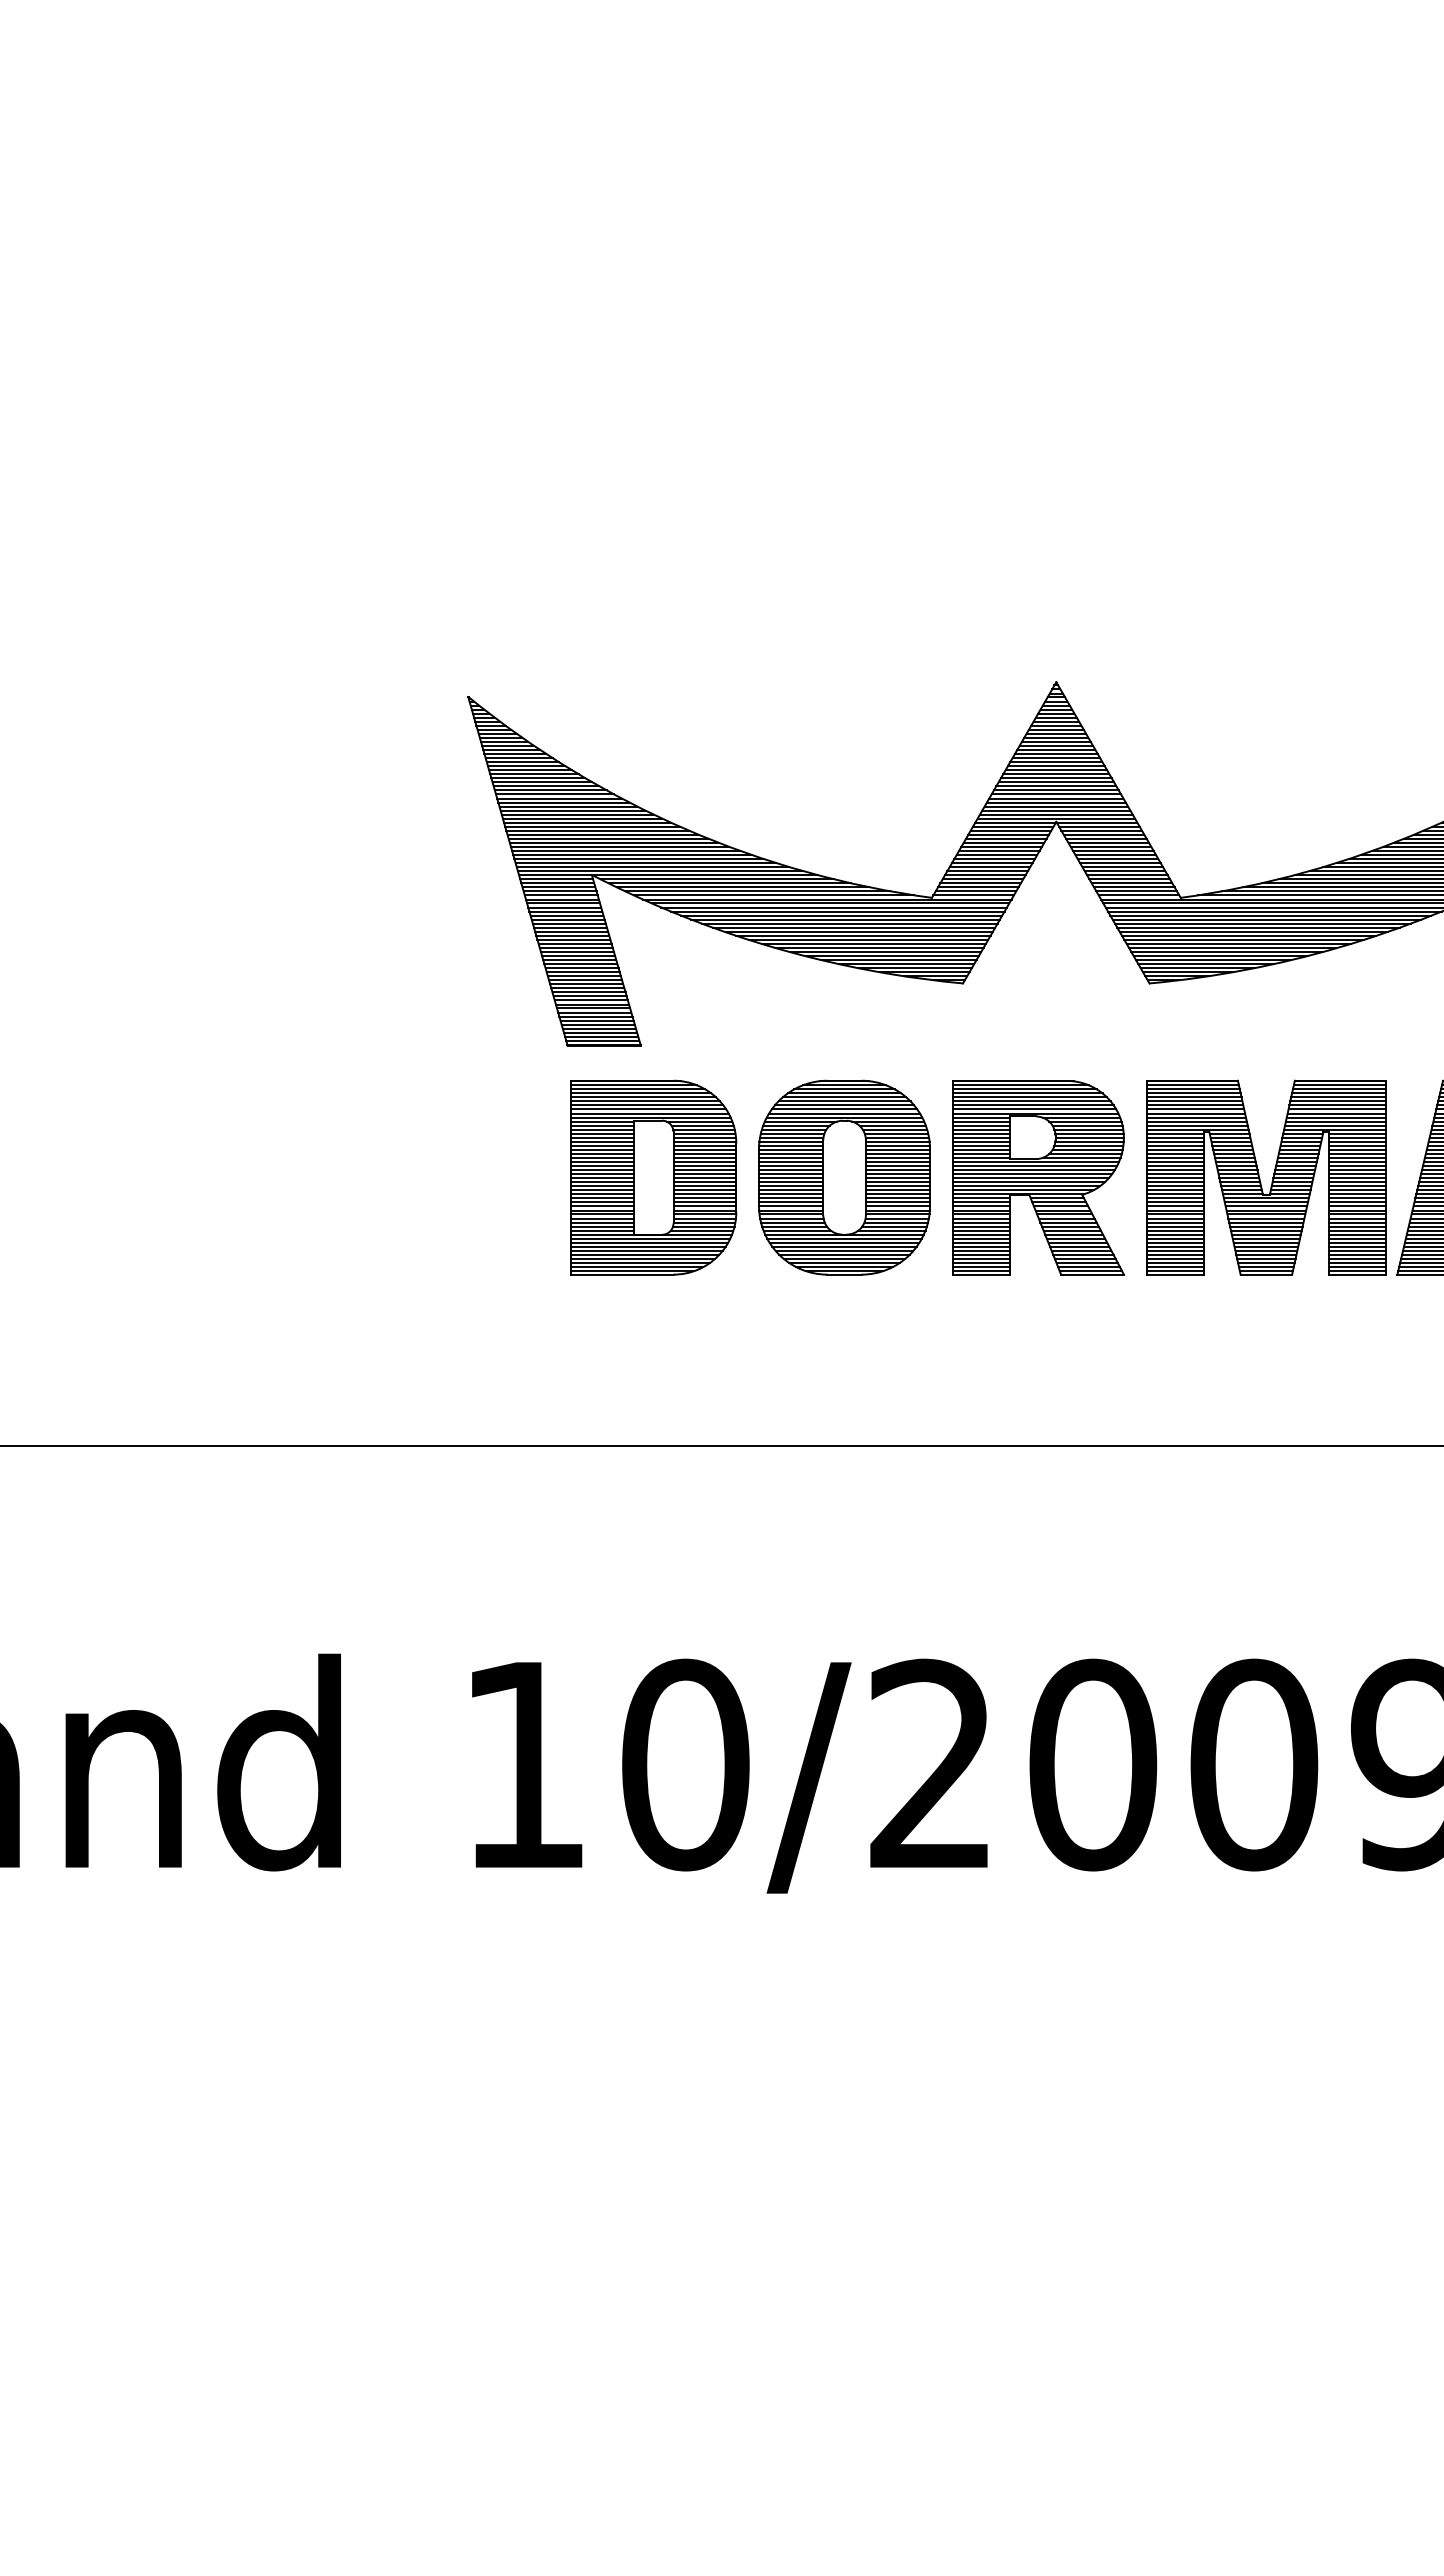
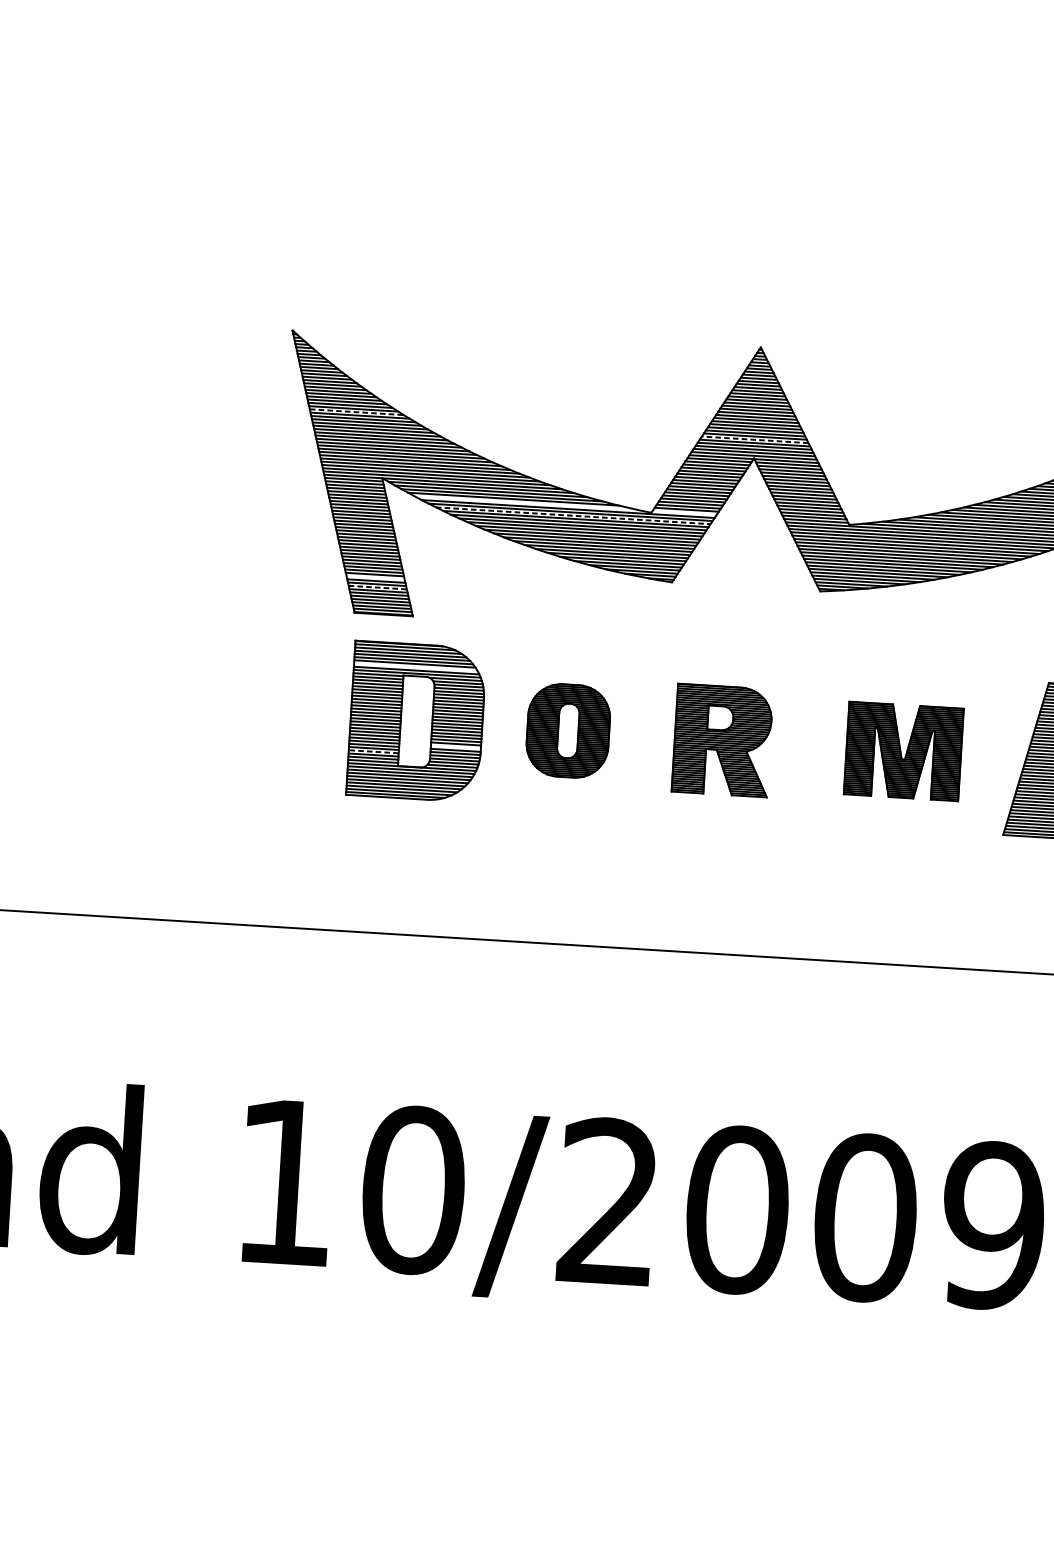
line: (555, 794) -> (357, 412), solid -> dashed
line: (1055, 798) -> (754, 439), solid -> dashed
line: (774, 895) -> (526, 503), removed
line: (973, 895) -> (684, 512), removed
line: (834, 907) -> (573, 515), solid -> dashed
line: (590, 1000) -> (374, 577), removed
line: (594, 1012) -> (377, 587), solid -> dashed
line: (648, 1109) -> (415, 667), removed
part: (844, 1177) -> (568, 730), size x0.6
part: (1038, 1177) -> (722, 740), size x0.7
part: (1266, 1177) -> (903, 751), size x0.6
line: (704, 1206) -> (455, 747), removed
line: (601, 1218) -> (373, 751), solid -> dashed

